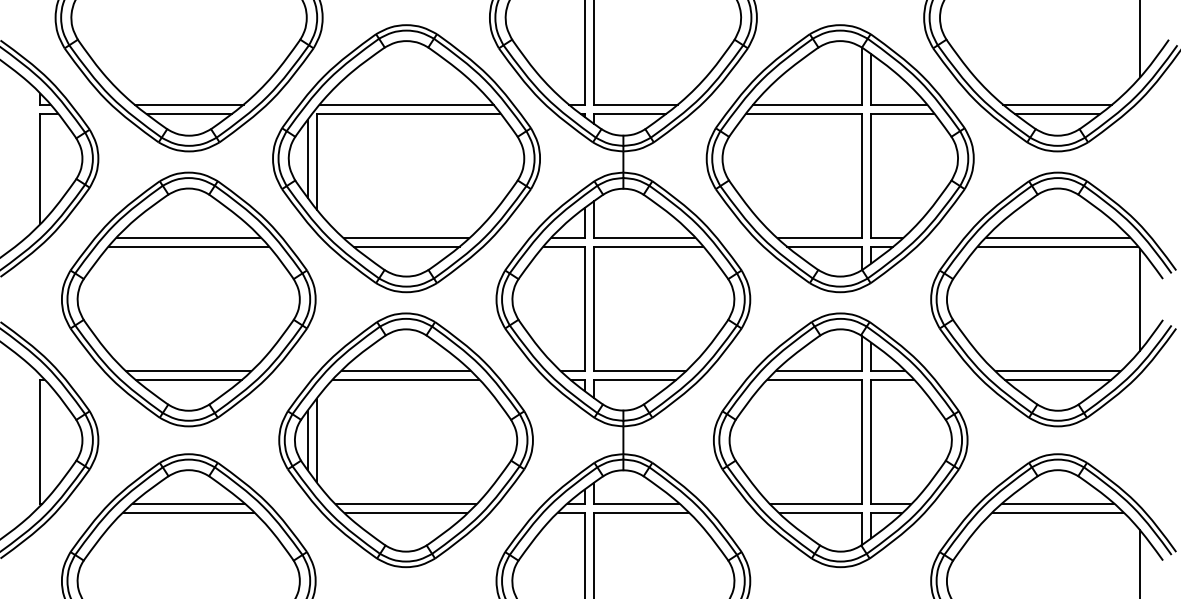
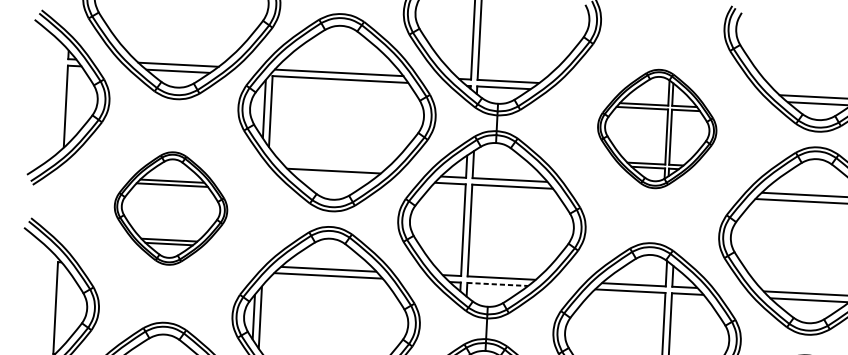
part: (839, 158) -> (656, 128), size x0.6
line: (406, 246) -> (333, 177), removed
part: (188, 299) -> (170, 208), size x0.6
line: (635, 379) -> (497, 284), solid -> dashed

